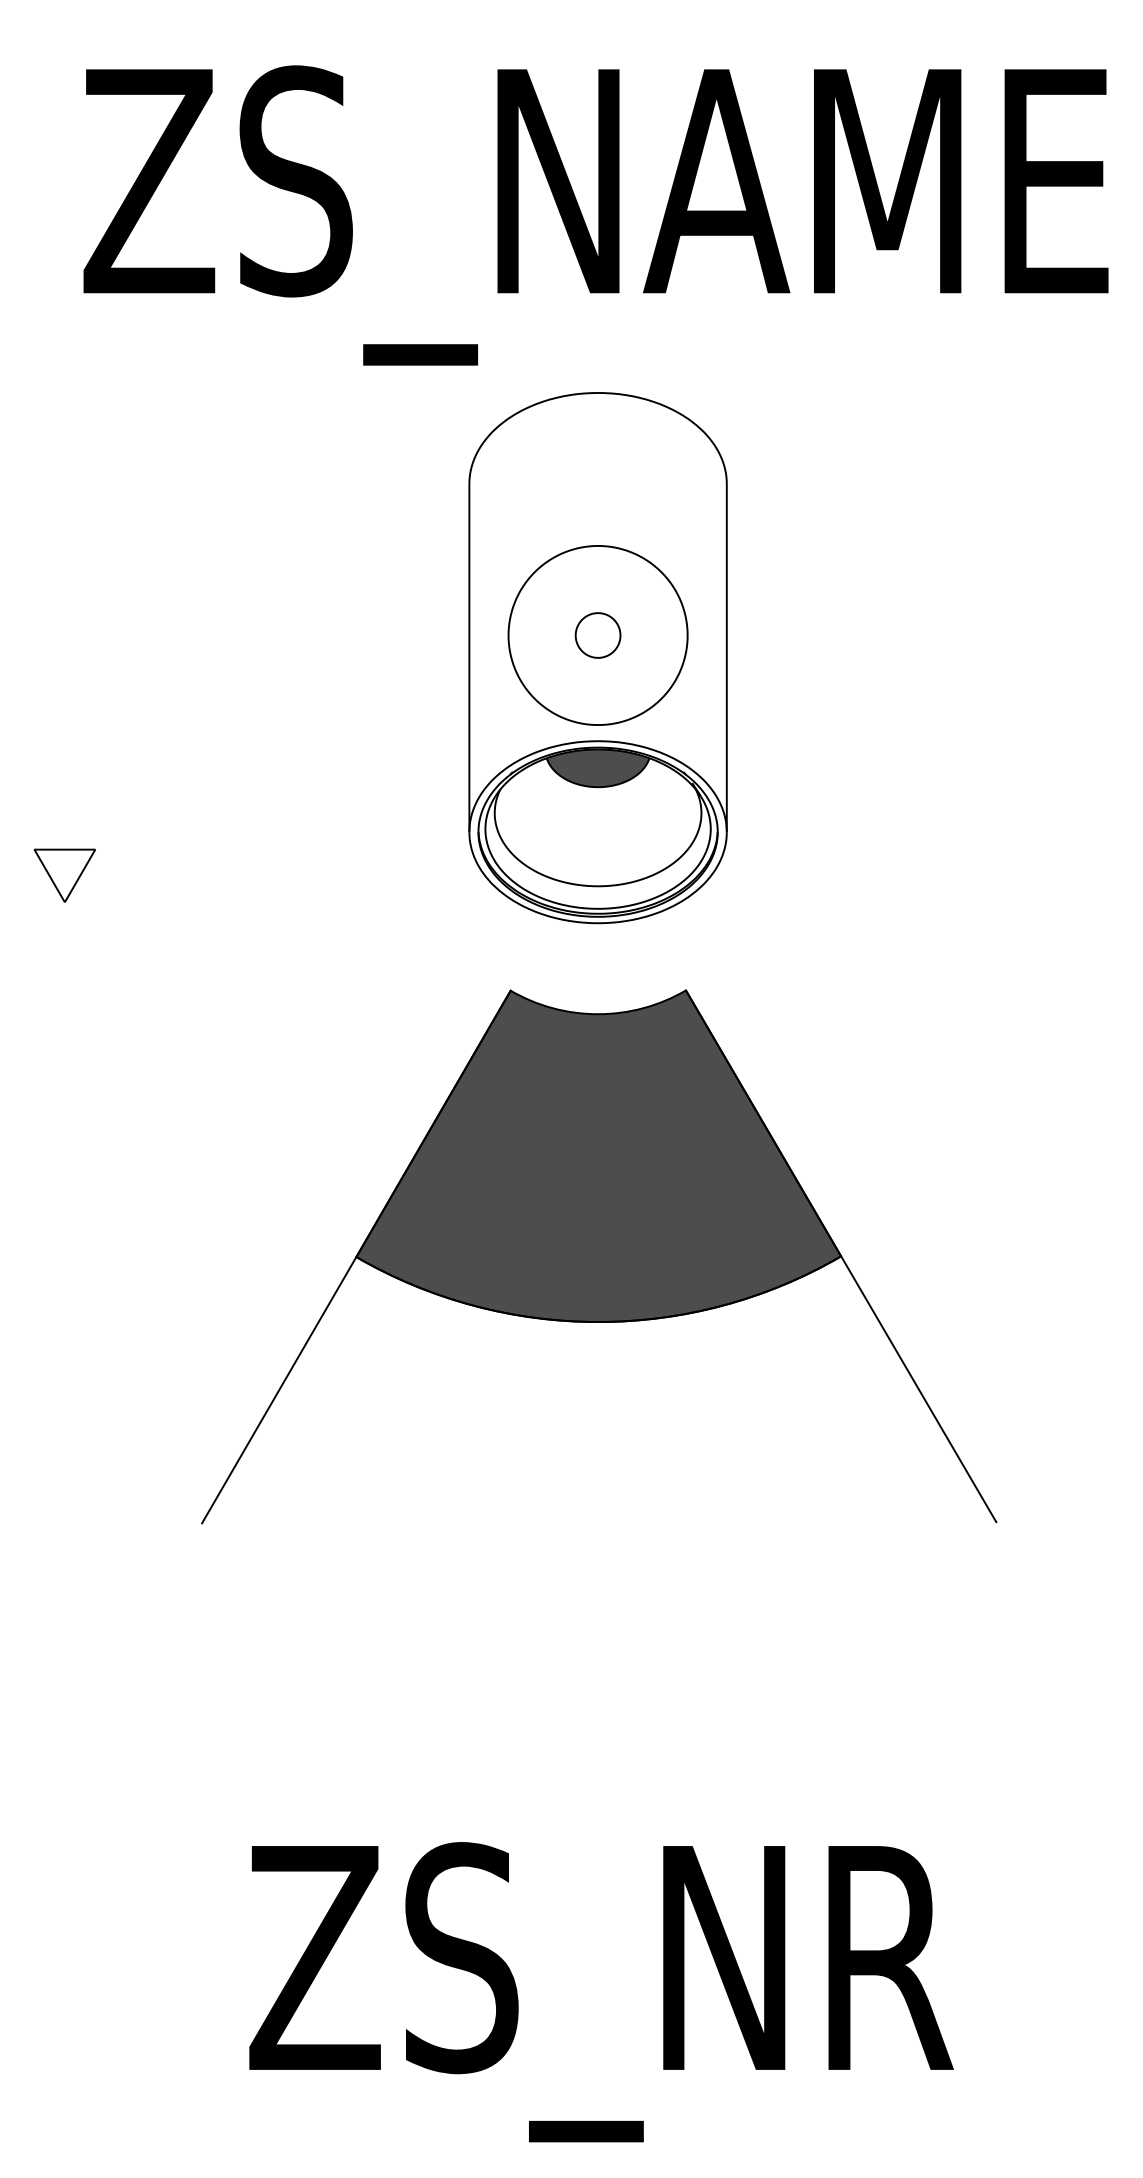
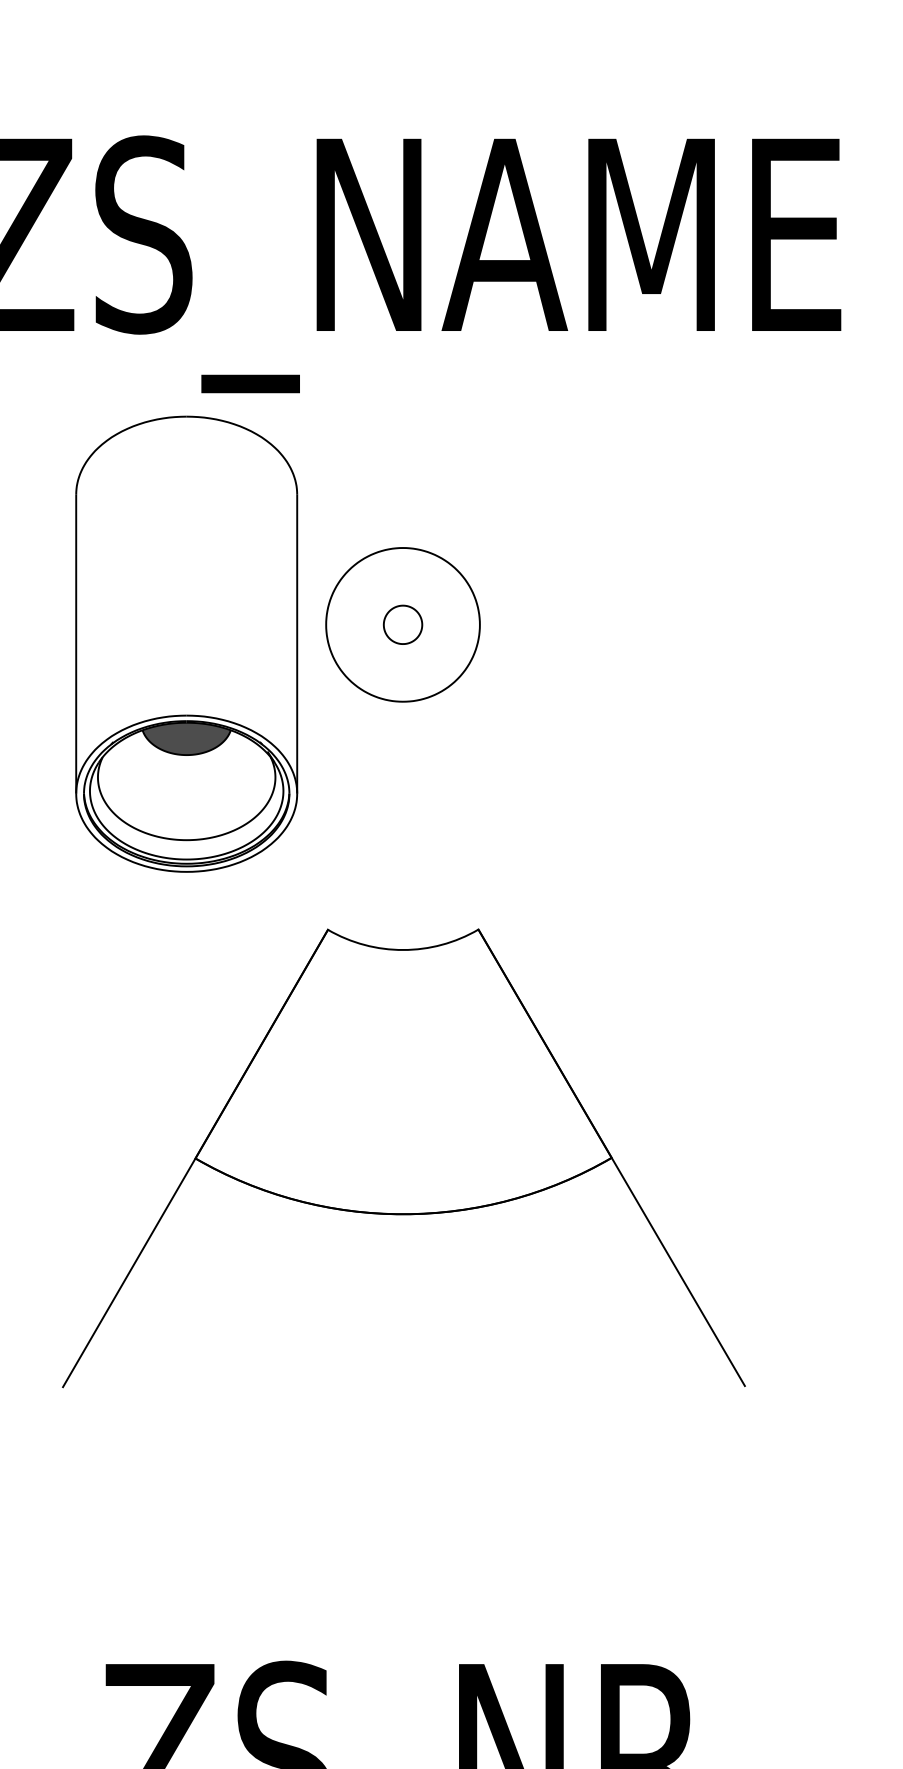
part: (597, 658) -> (186, 644), moved
fill: (598, 1156) -> (403, 1072), removed

